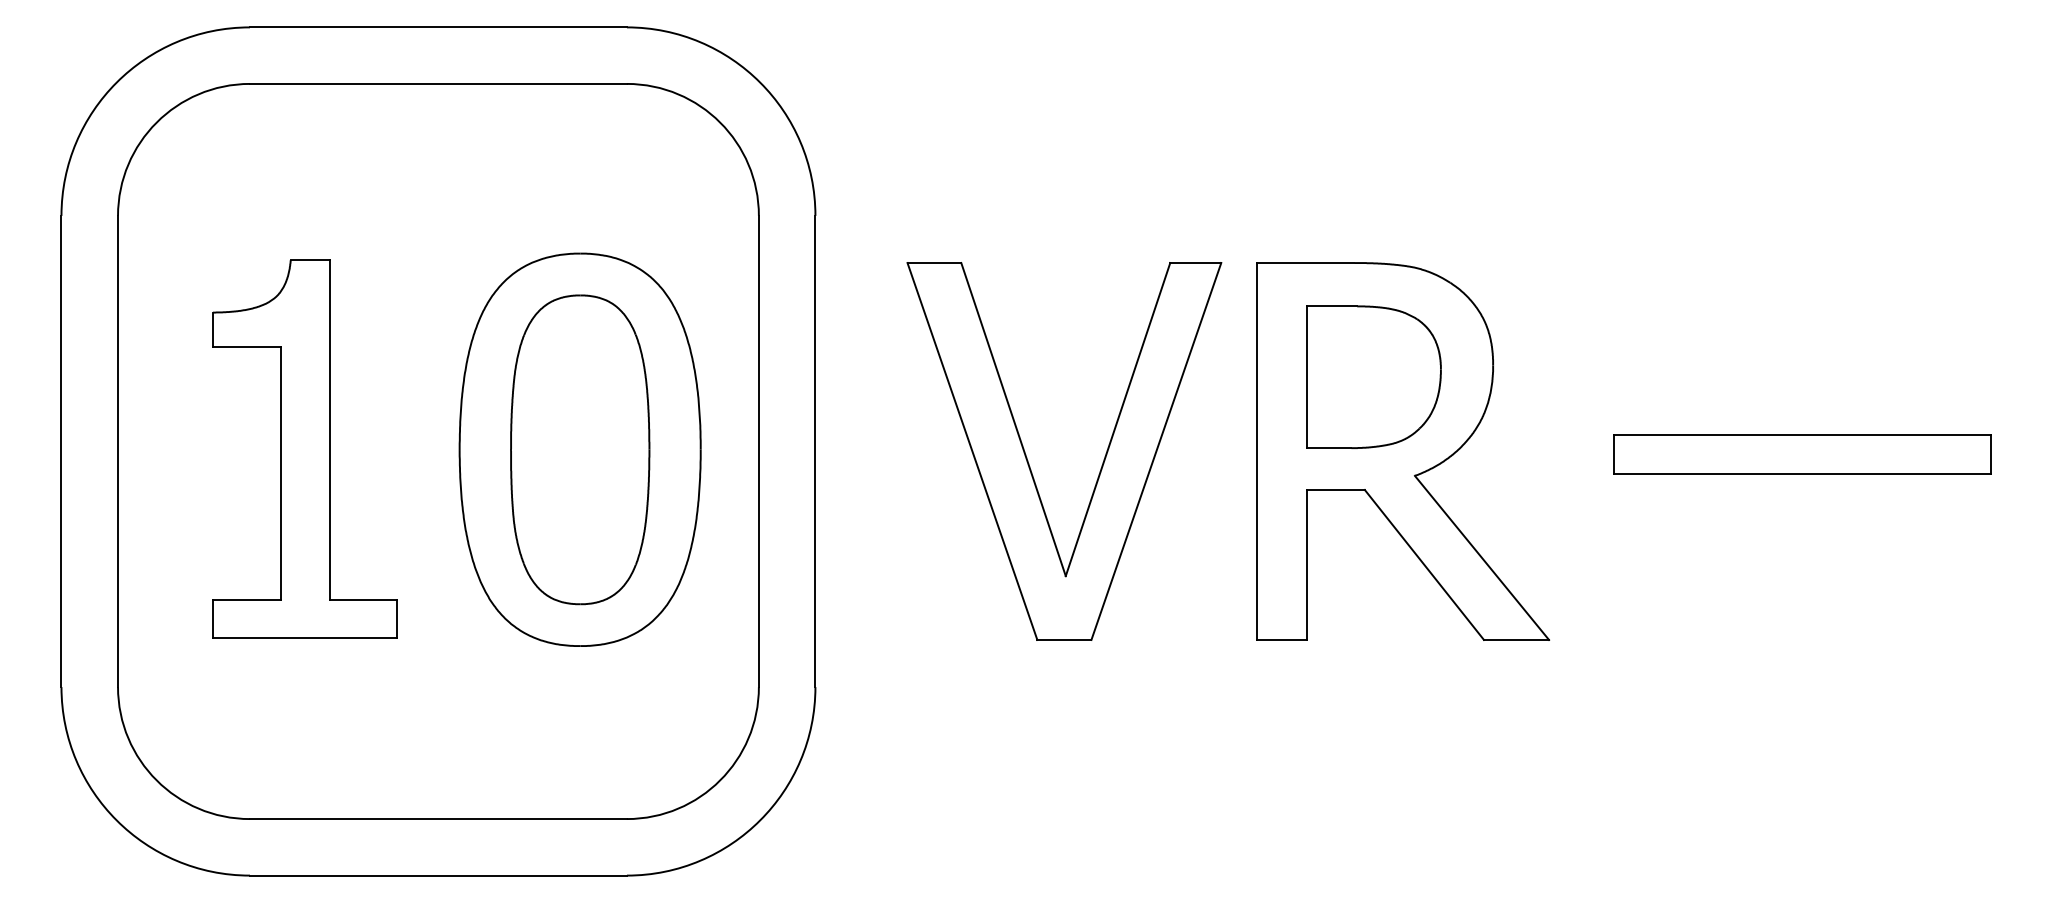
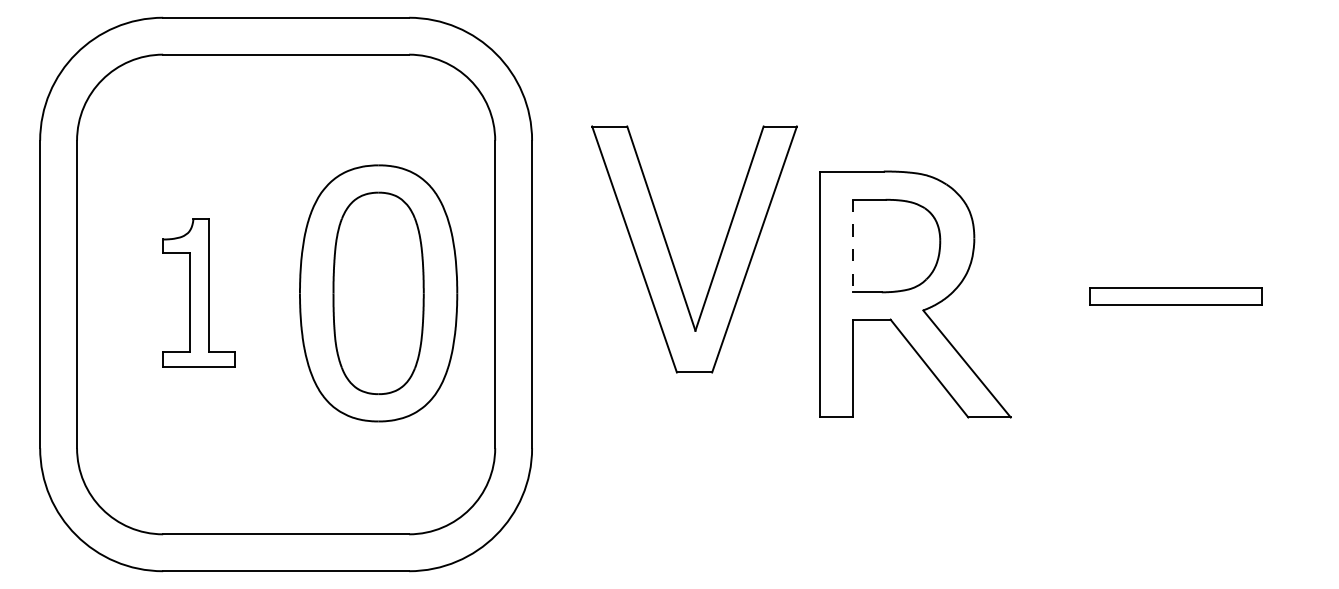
line: (1307, 377) -> (853, 246), solid -> dashed
part: (304, 448) -> (198, 292), size x0.6
part: (1801, 454) -> (1175, 296), size x0.7
part: (1029, 460) -> (671, 255), moved

